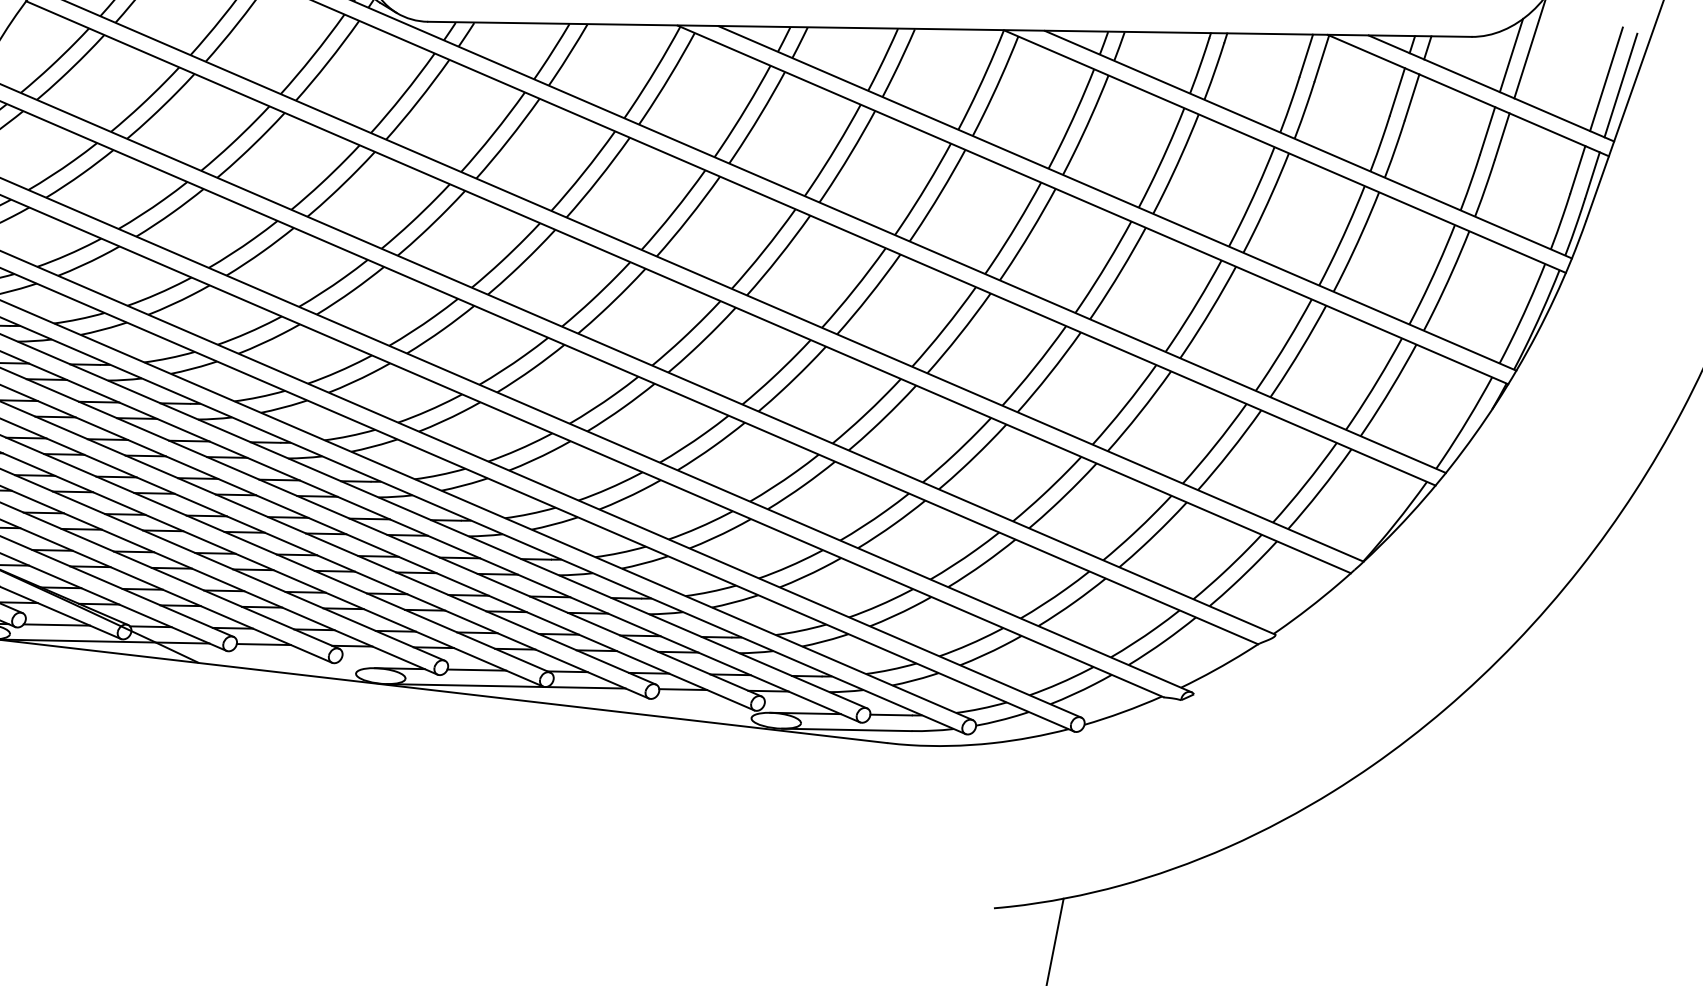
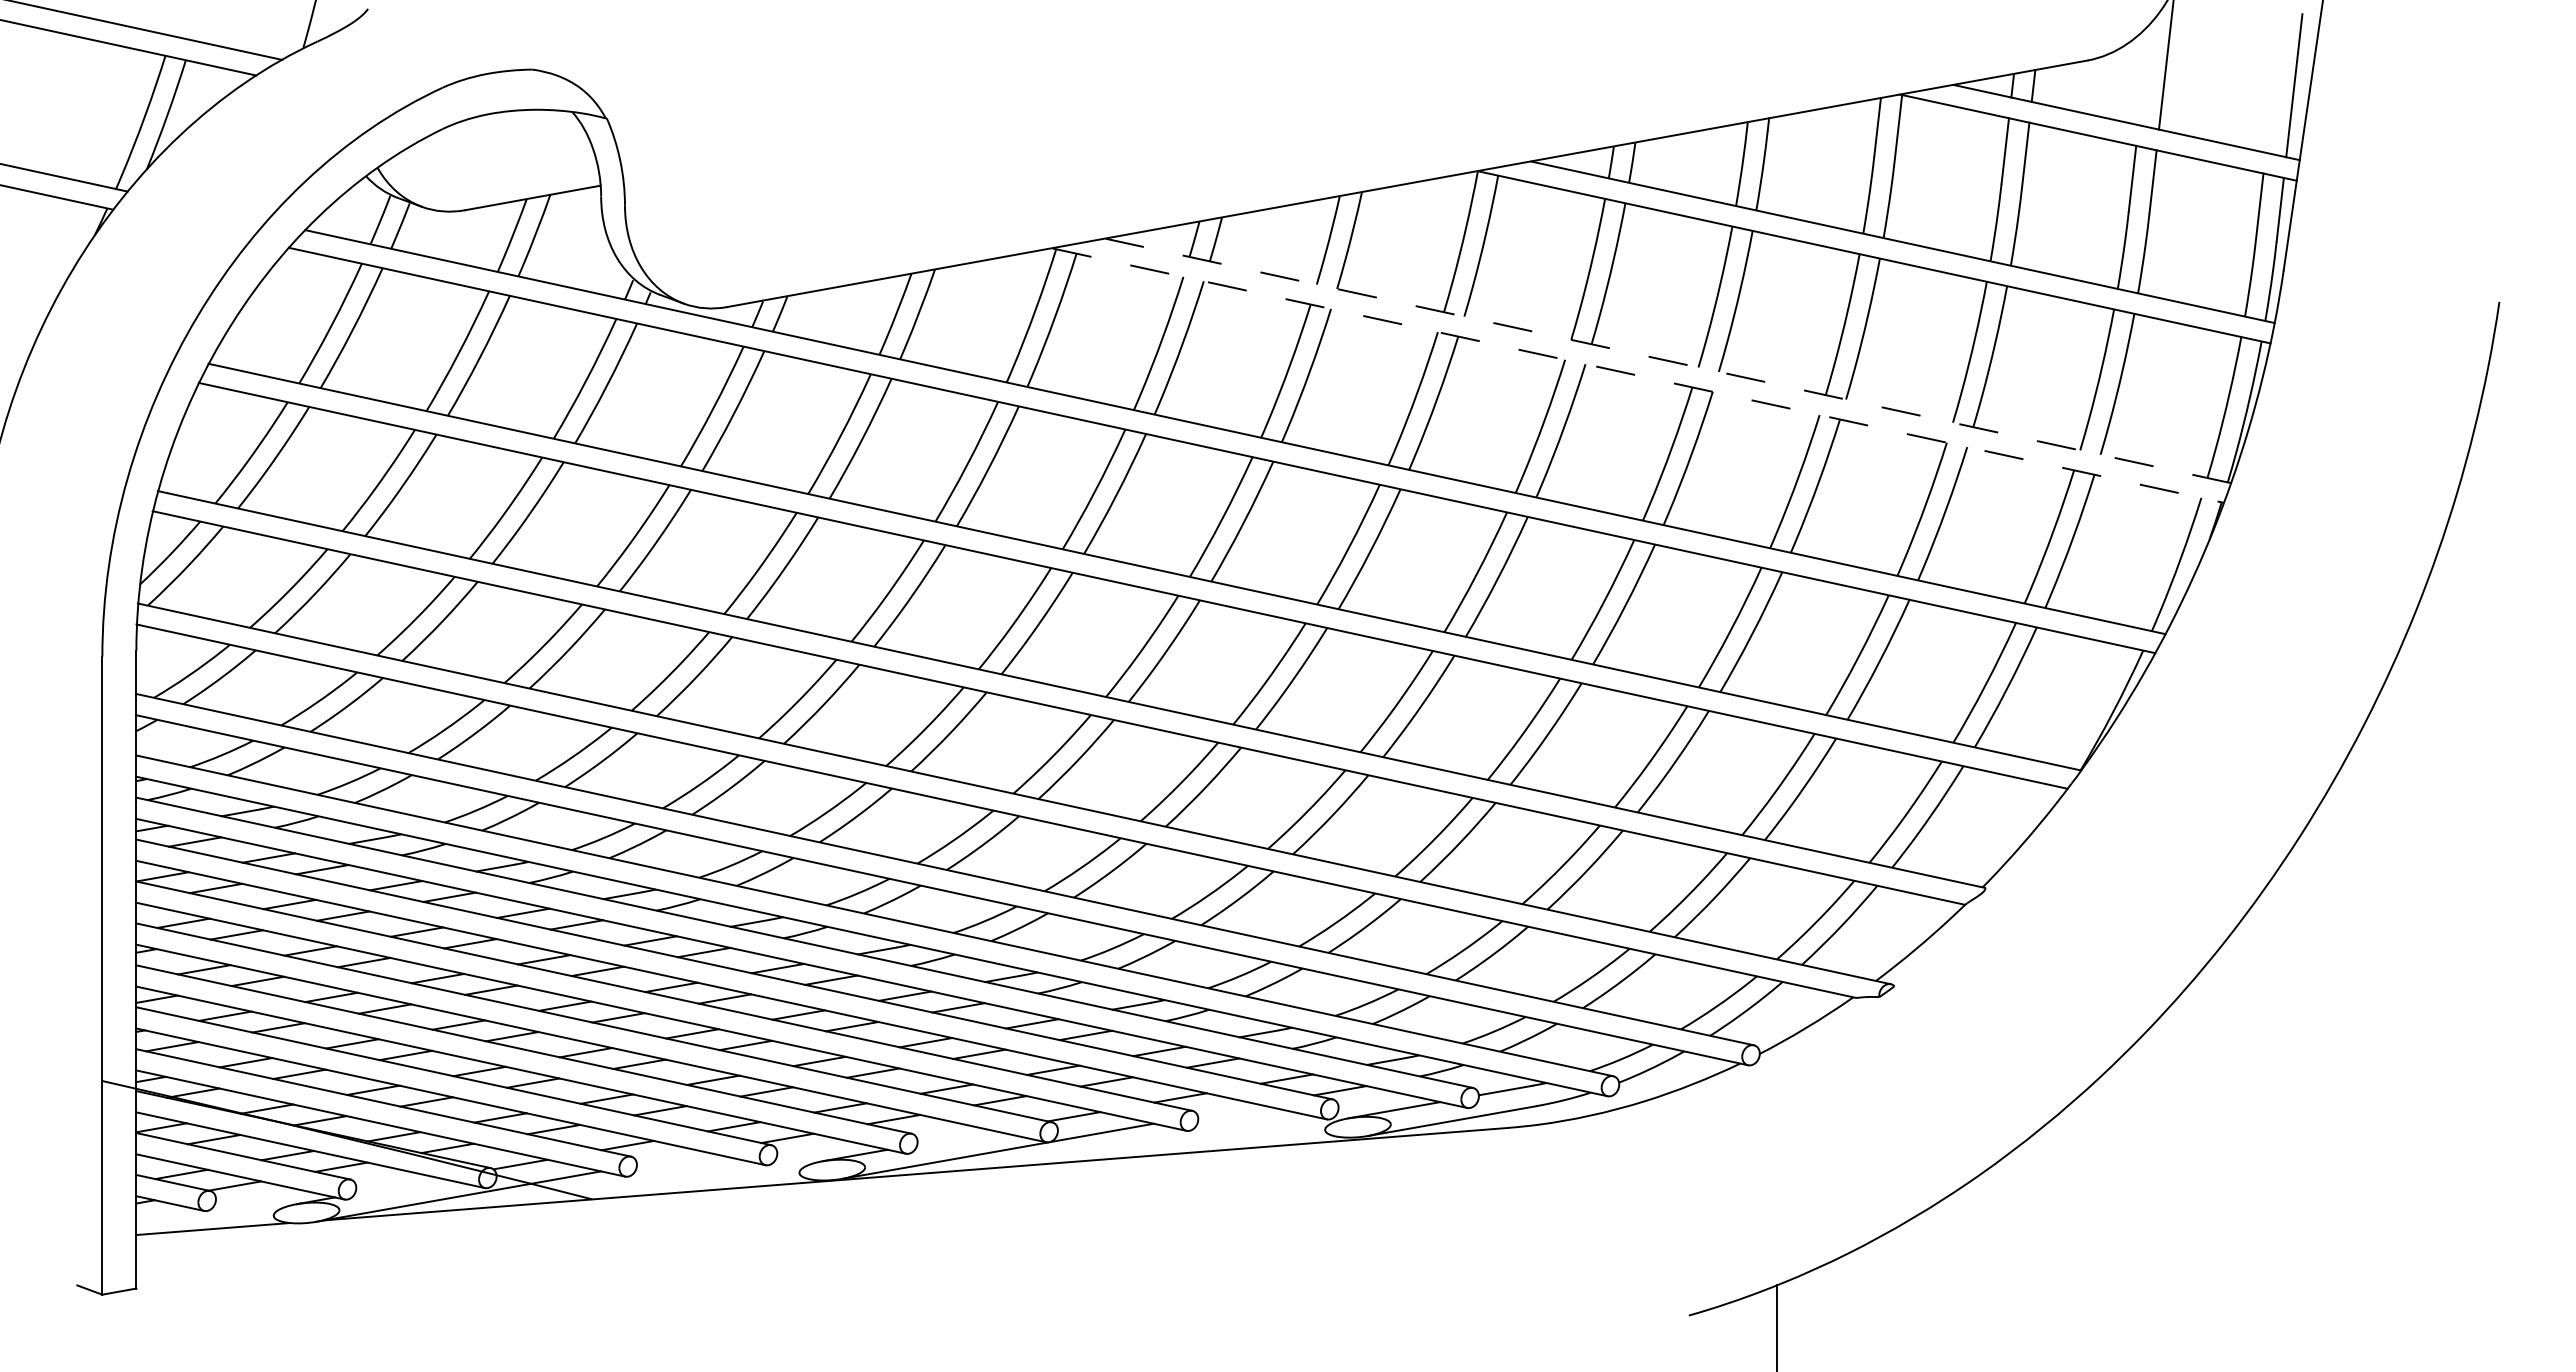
line: (1511, 55) -> (2144, 74), removed
line: (1606, 78) -> (2273, 80), removed
line: (1117, 198) -> (1668, 360), solid -> dashed
line: (1093, 204) -> (1638, 375), solid -> dashed
line: (56, 624) -> (397, 1185), removed
line: (263, 644) -> (671, 1158), removed
line: (476, 669) -> (955, 1137), removed
line: (682, 688) -> (1228, 1109), removed

